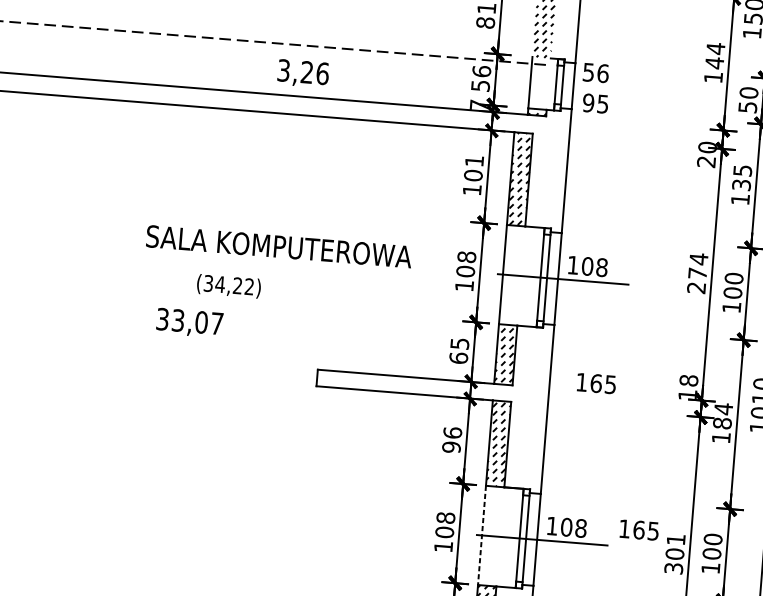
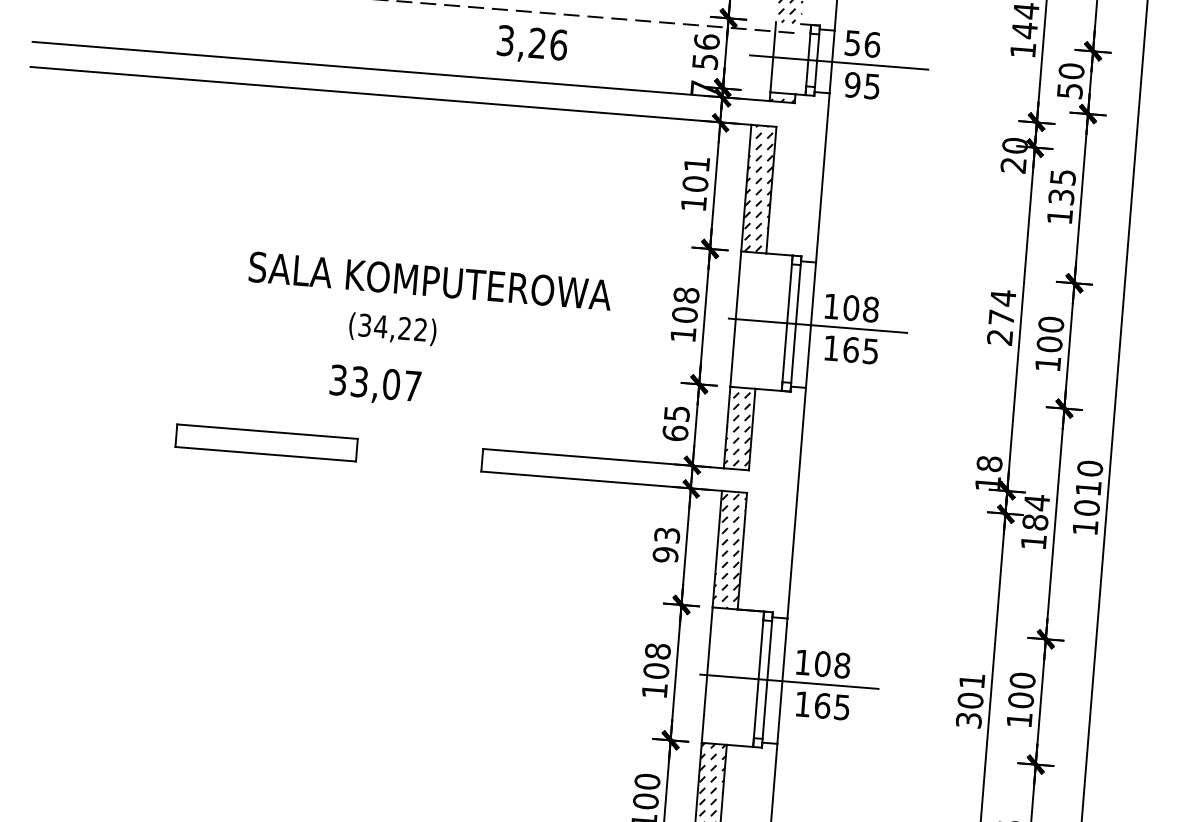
text: (302, 72) -> (531, 43), moved
line: (578, 86) -> (839, 62), added
text: (228, 286) -> (392, 329), moved
text: (189, 321) -> (375, 383), moved
part: (159, 364) -> (266, 442), added
text: (595, 383) -> (850, 349), moved
text: (452, 433) -> (667, 535), 96 -> 93
text: (639, 529) -> (822, 705), moved
line: (482, 535) -> (707, 675), dashed -> solid

